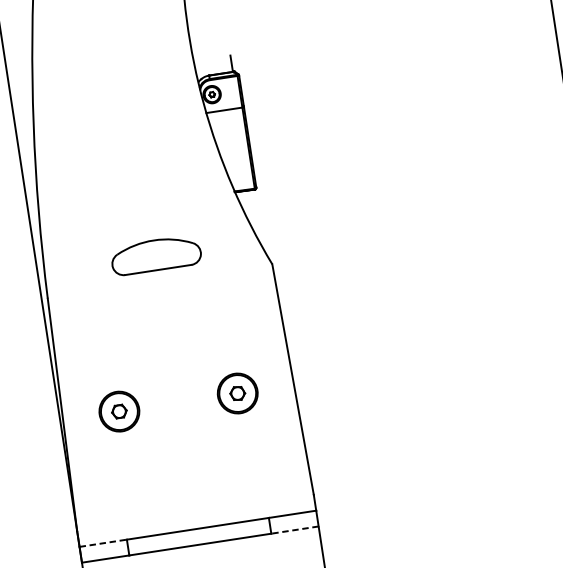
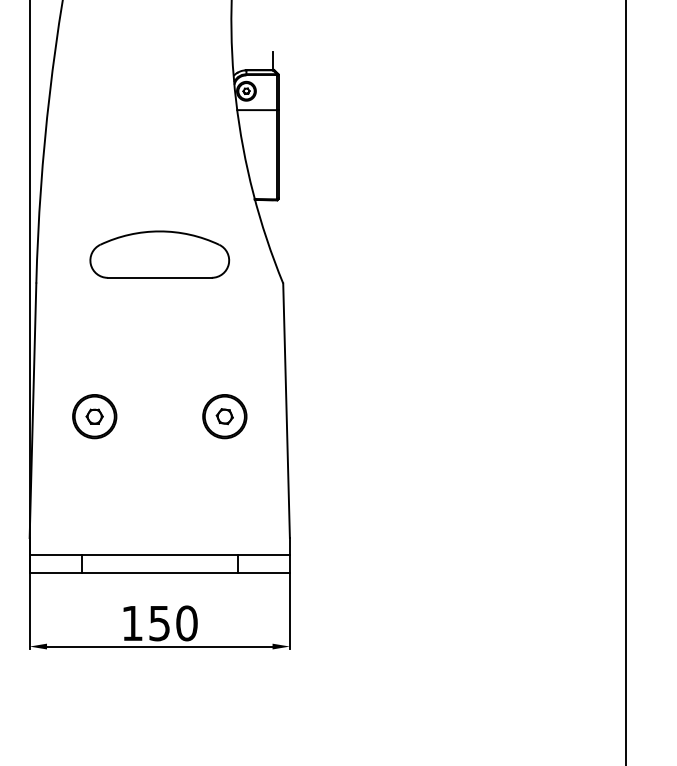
part: (155, 255) -> (159, 254), size x1.43
line: (294, 529) -> (263, 572), dashed -> solid
line: (103, 543) -> (56, 555), dashed -> solid

